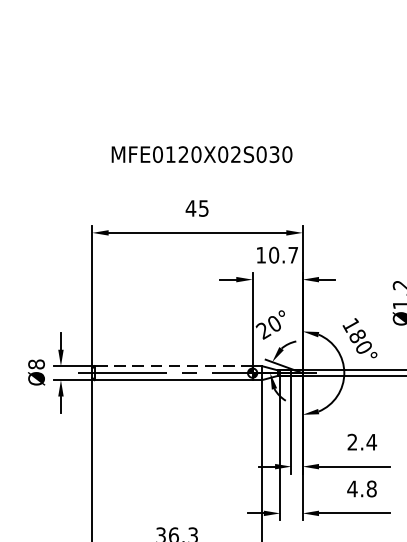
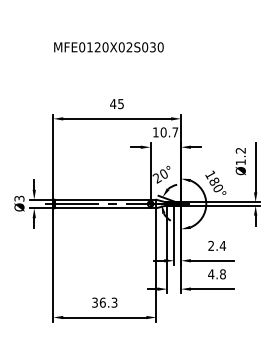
text: (201, 154) -> (108, 47), moved
text: (36, 364) -> (19, 198), Ø8 -> Ø3
line: (173, 365) -> (102, 199), dashed -> solid

